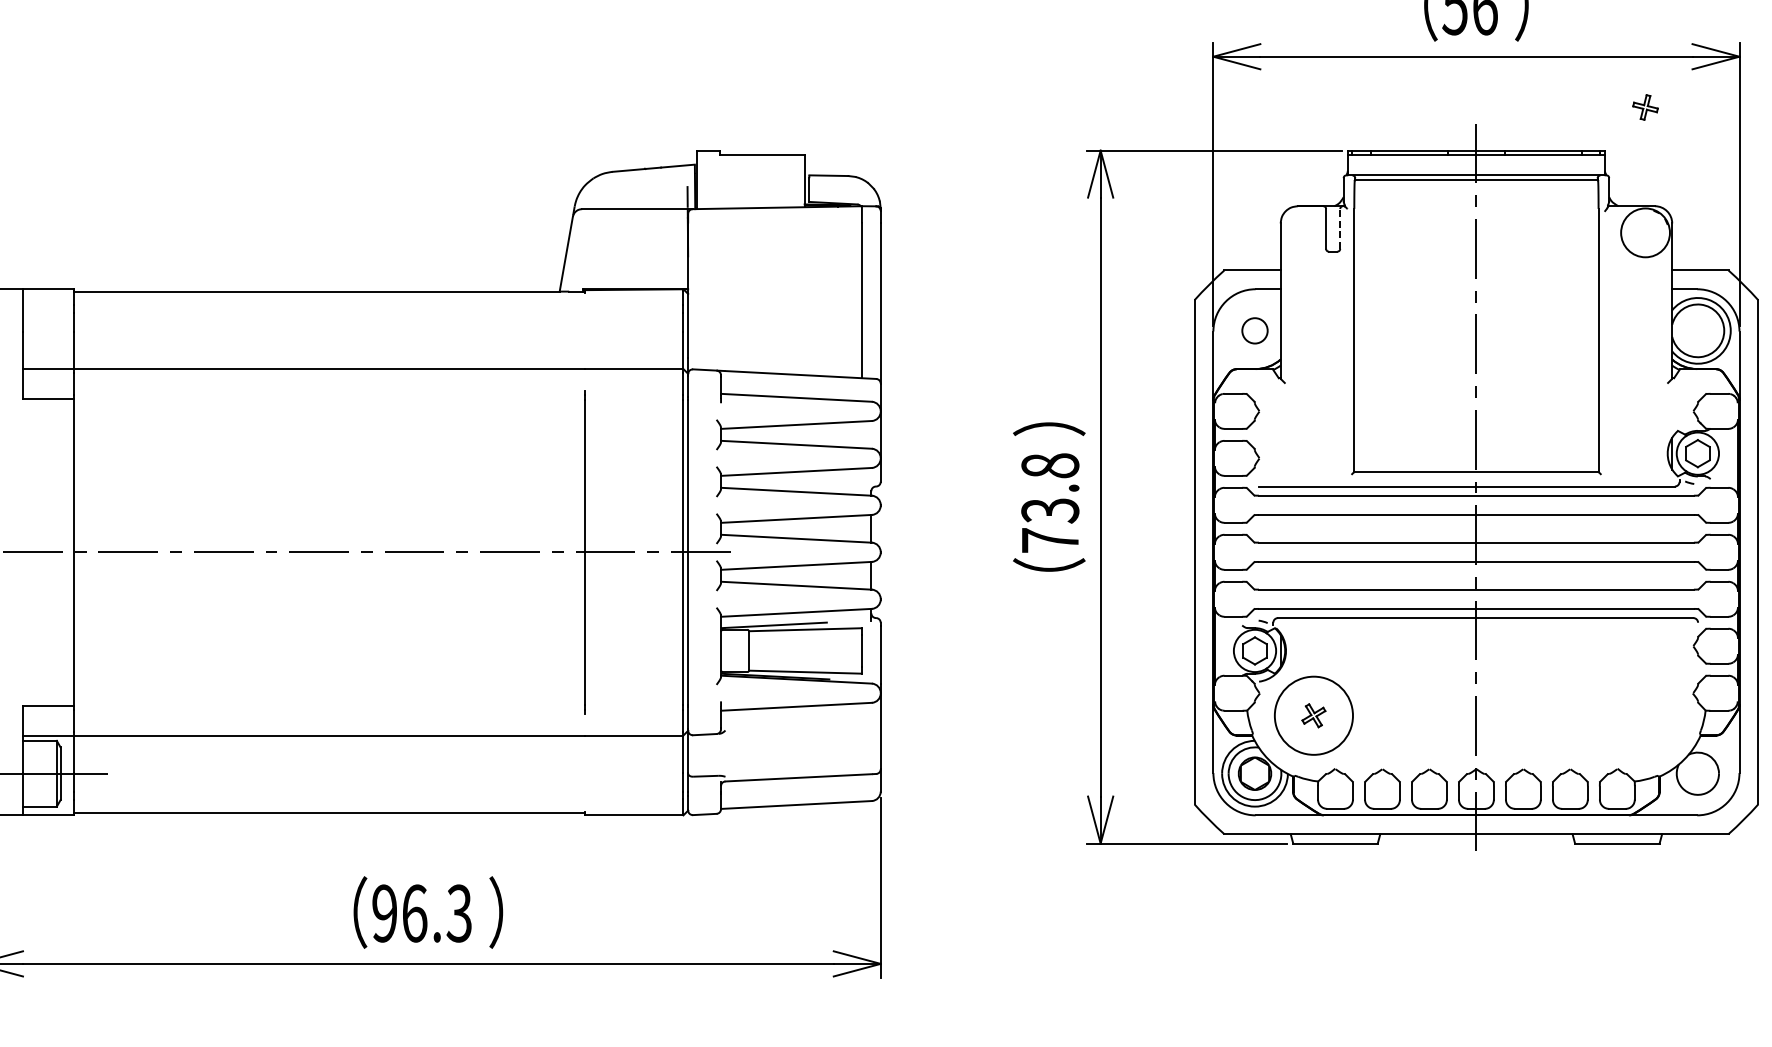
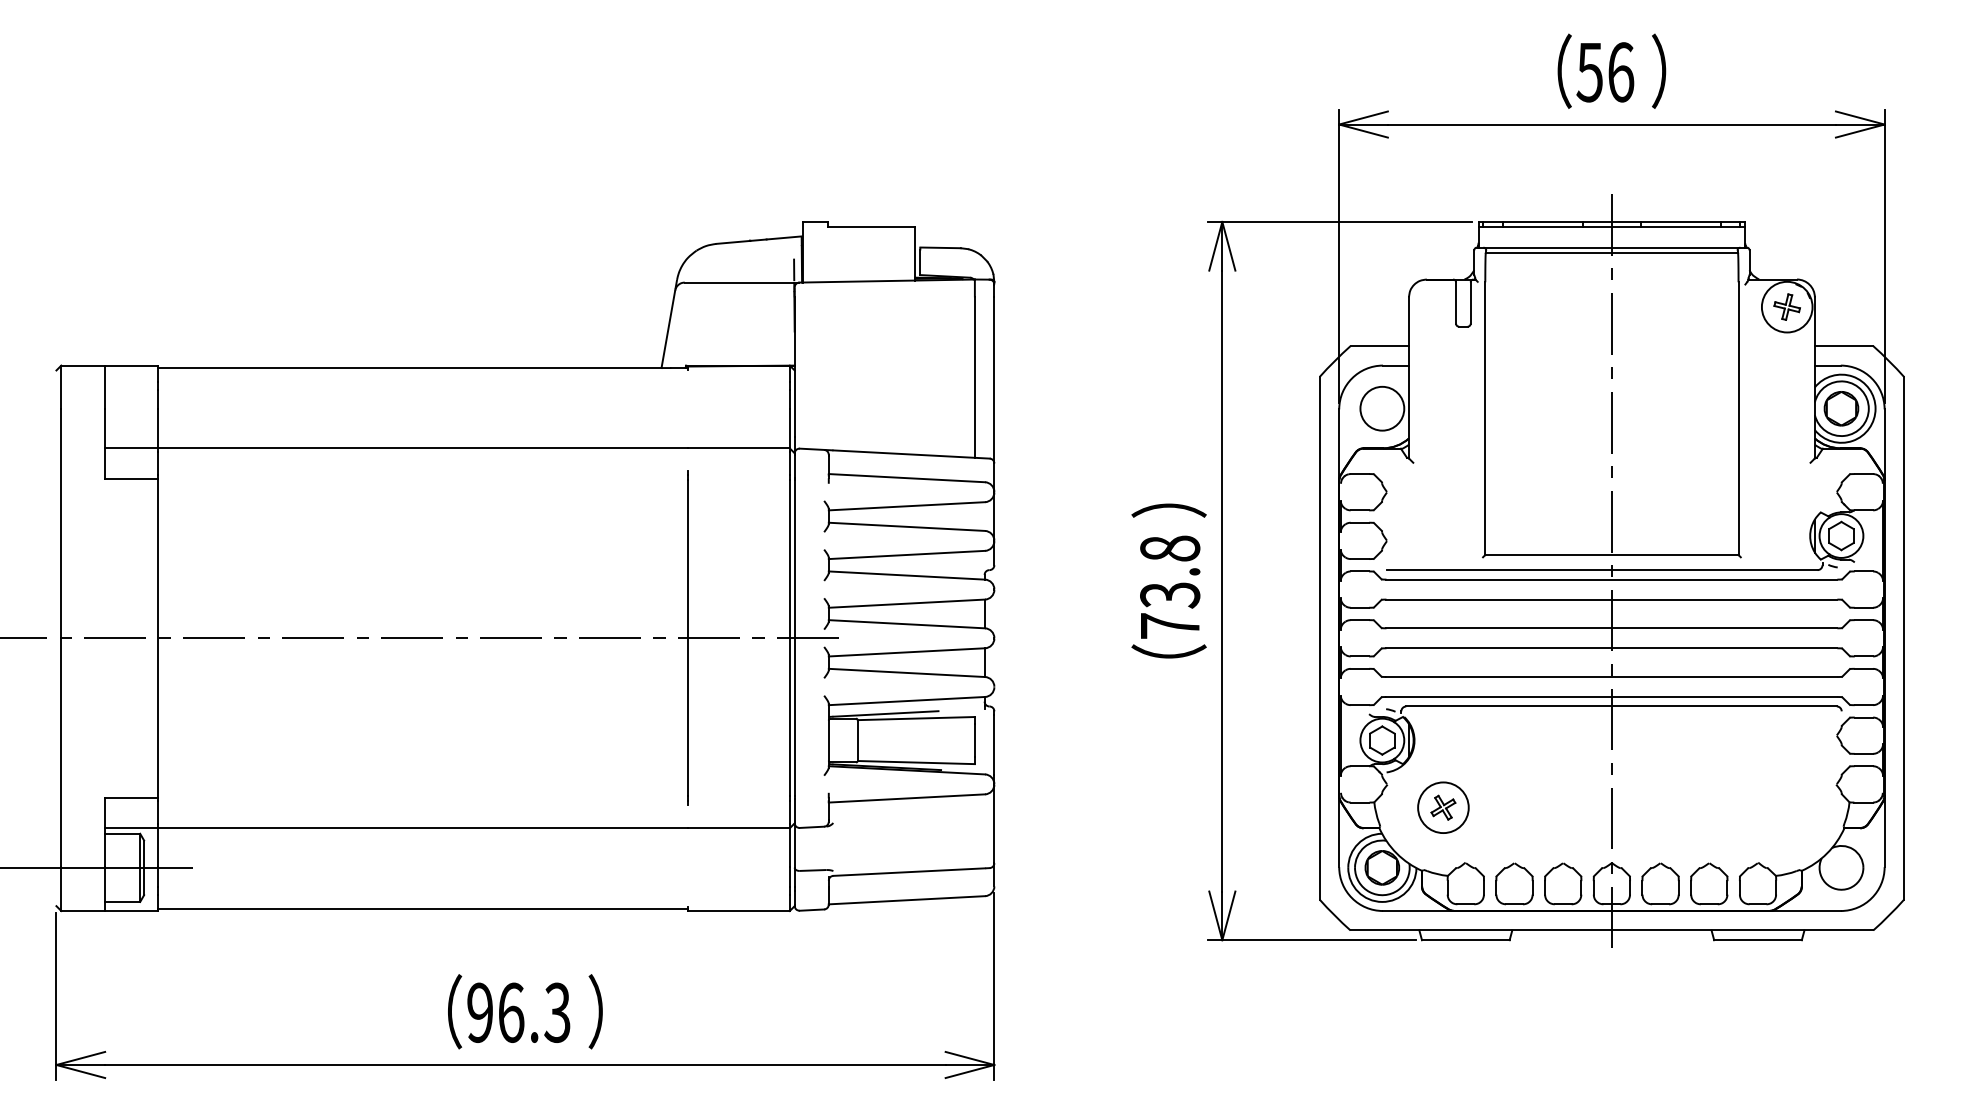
part: (1644, 106) -> (1786, 306), moved
line: (1340, 229) -> (1470, 303), dashed -> solid
circle: (1255, 330) -> (1382, 408), size x1.67
part: (1697, 330) -> (1841, 408), added
circle: (1313, 715) -> (1443, 807), size x0.62

